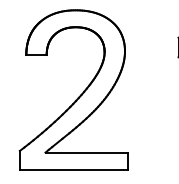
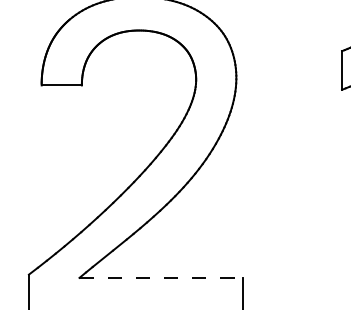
line: (87, 152) -> (162, 277), solid -> dashed

